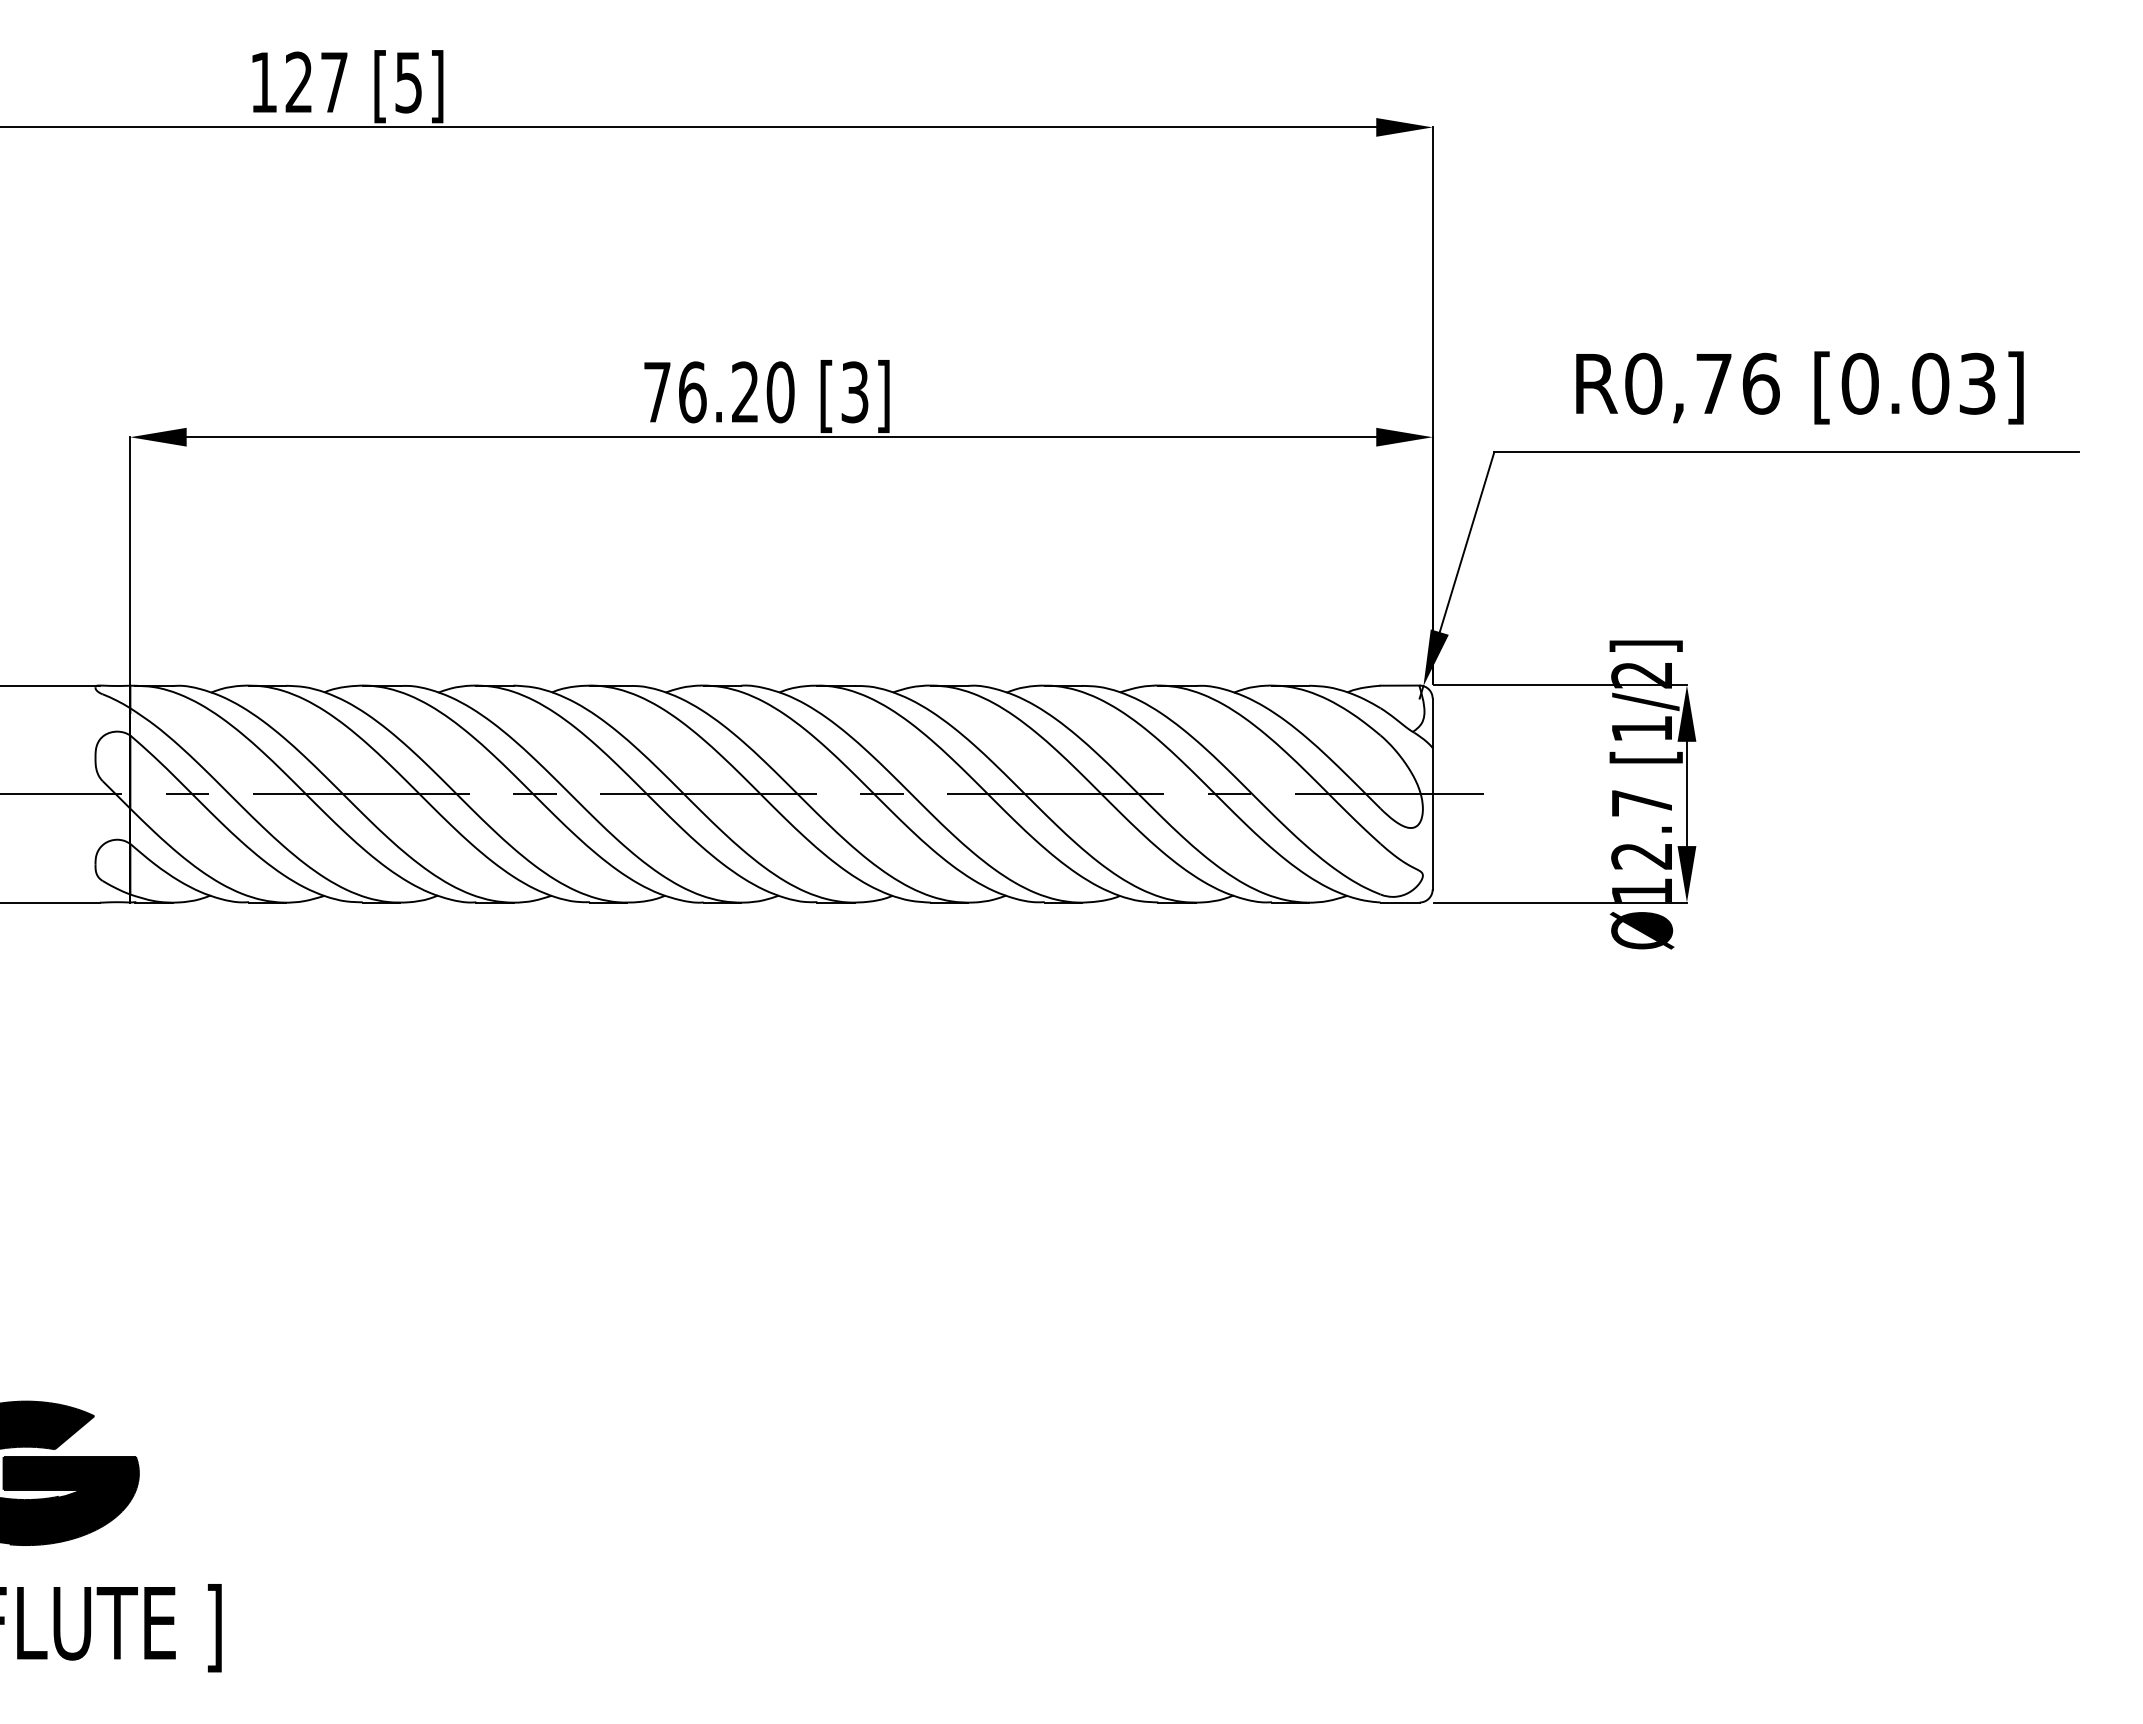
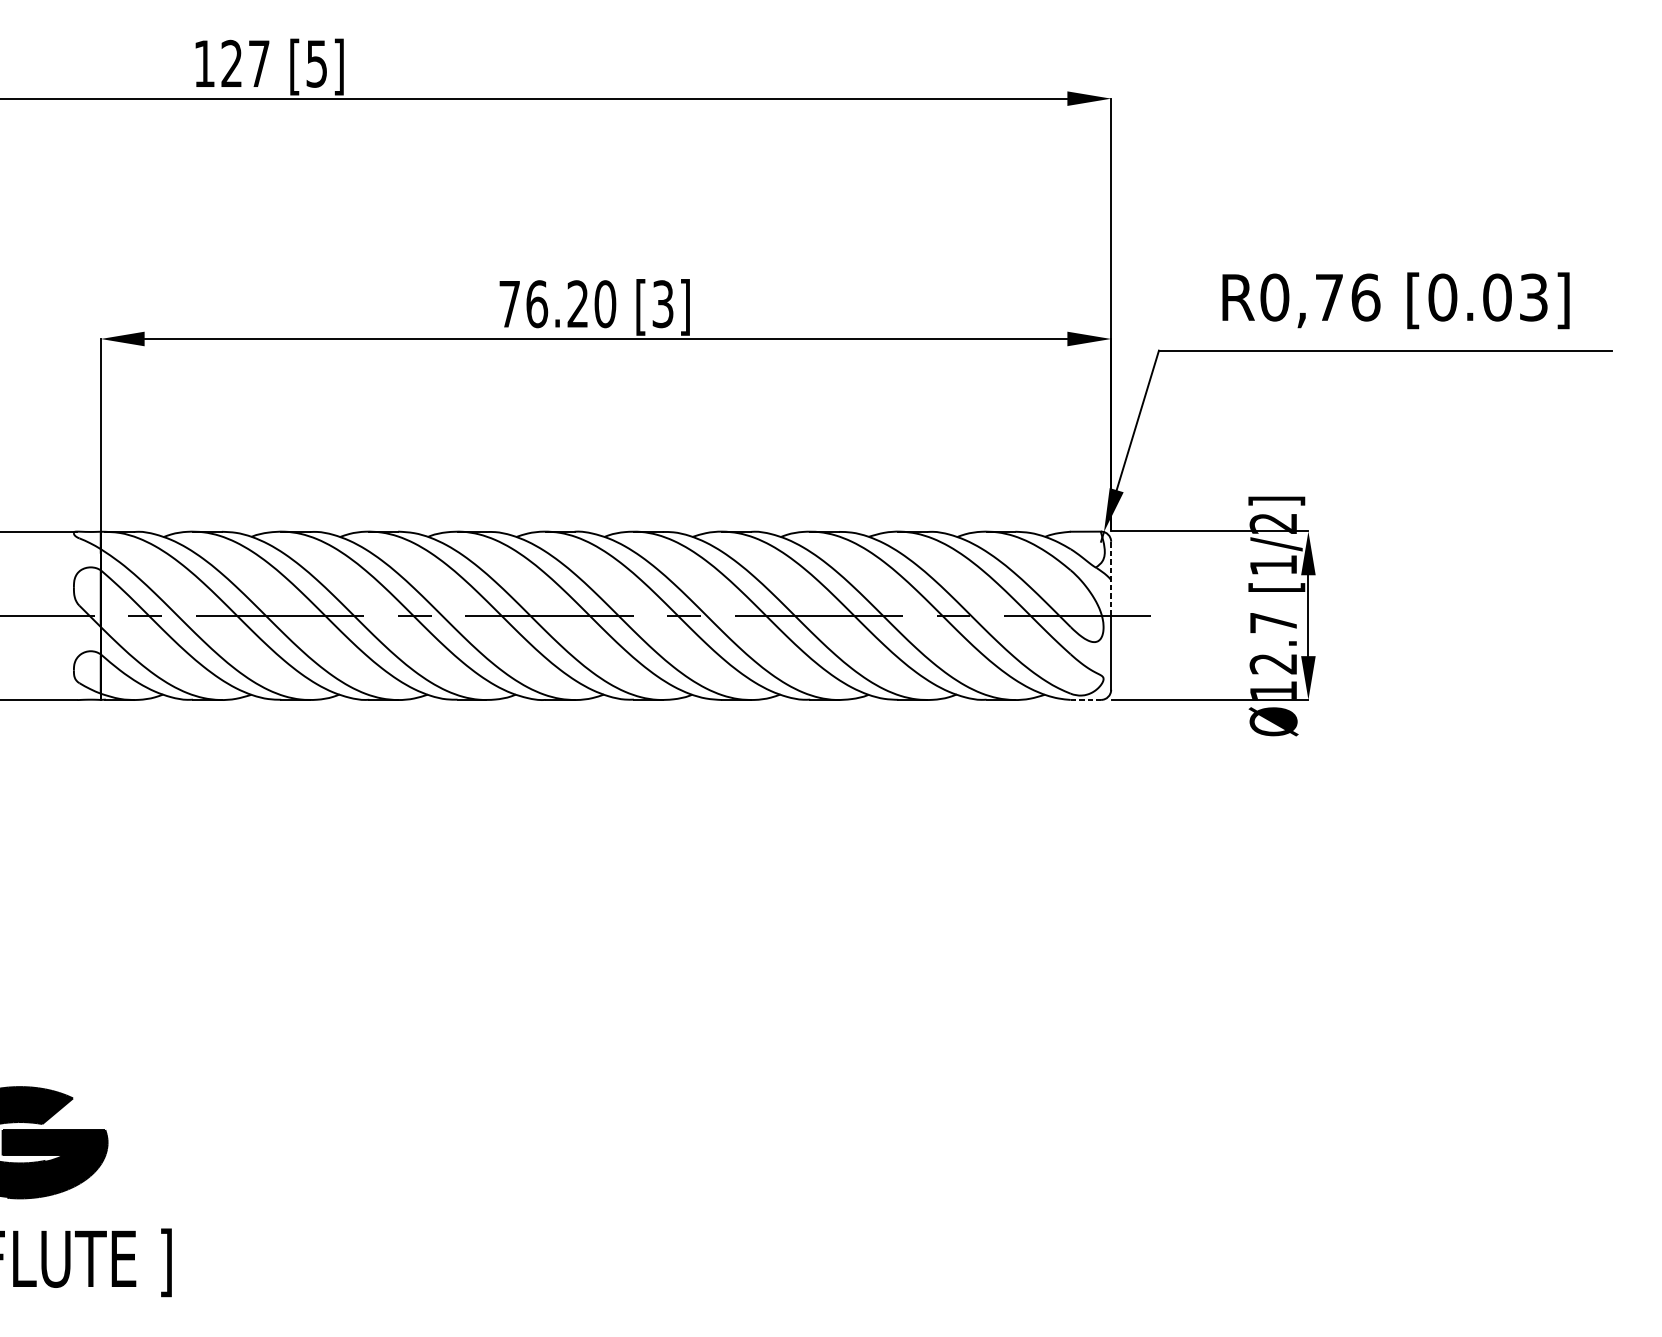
line: (1432, 746) -> (1111, 578), solid -> dashed
line: (1400, 902) -> (1086, 699), solid -> dashed

